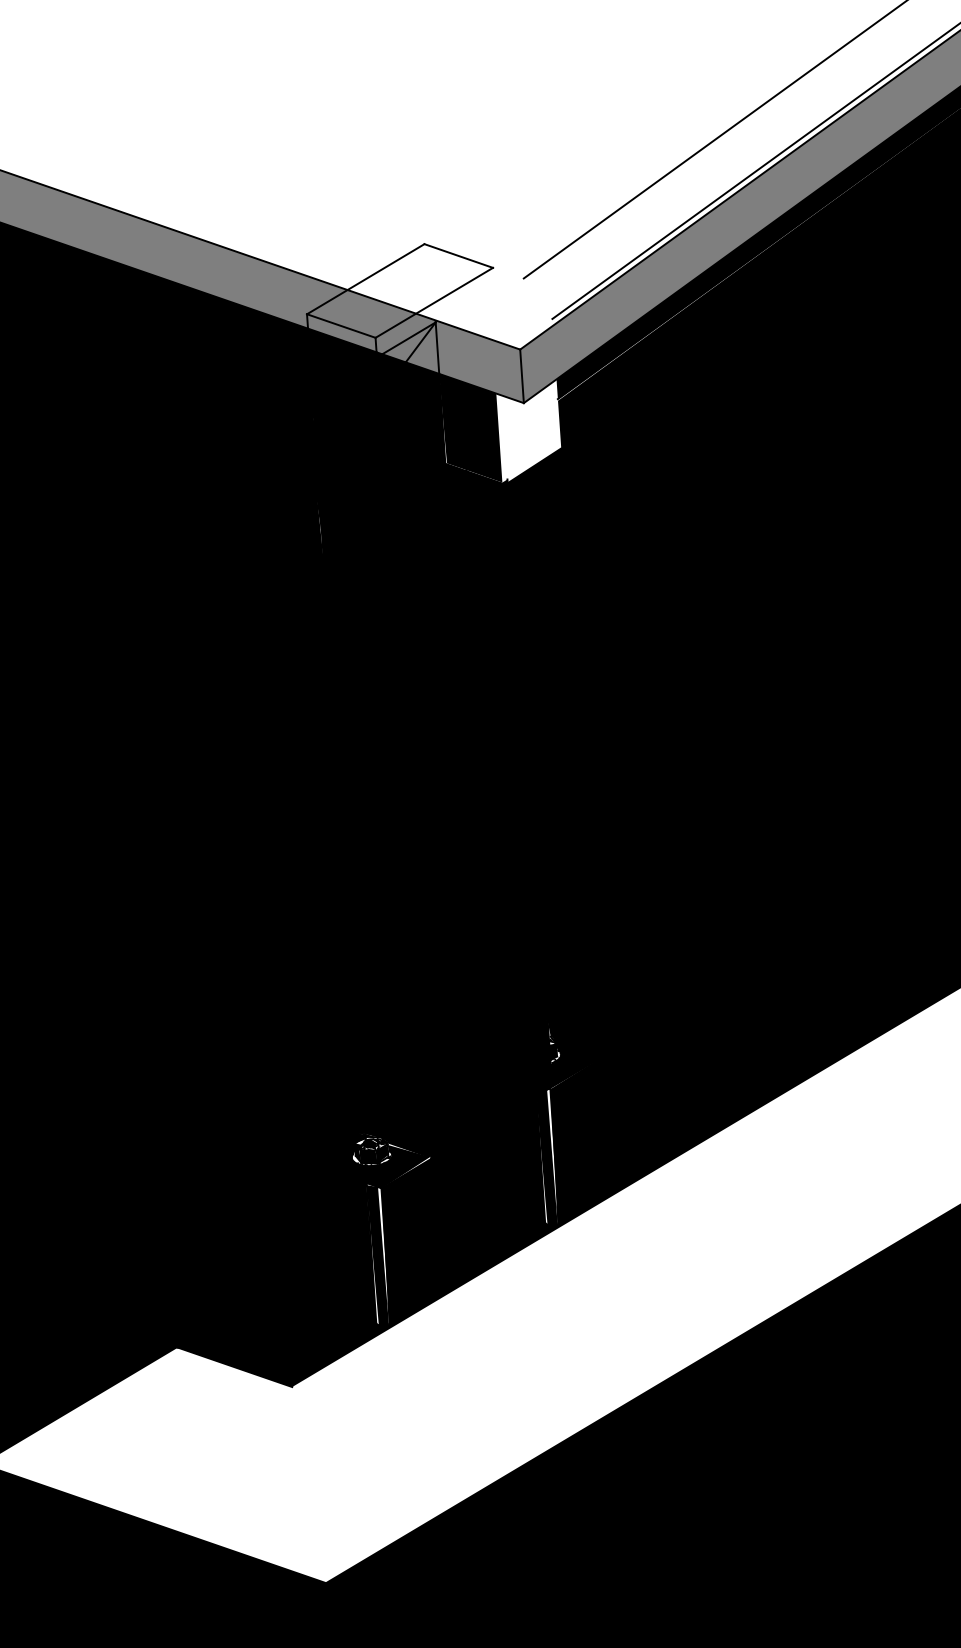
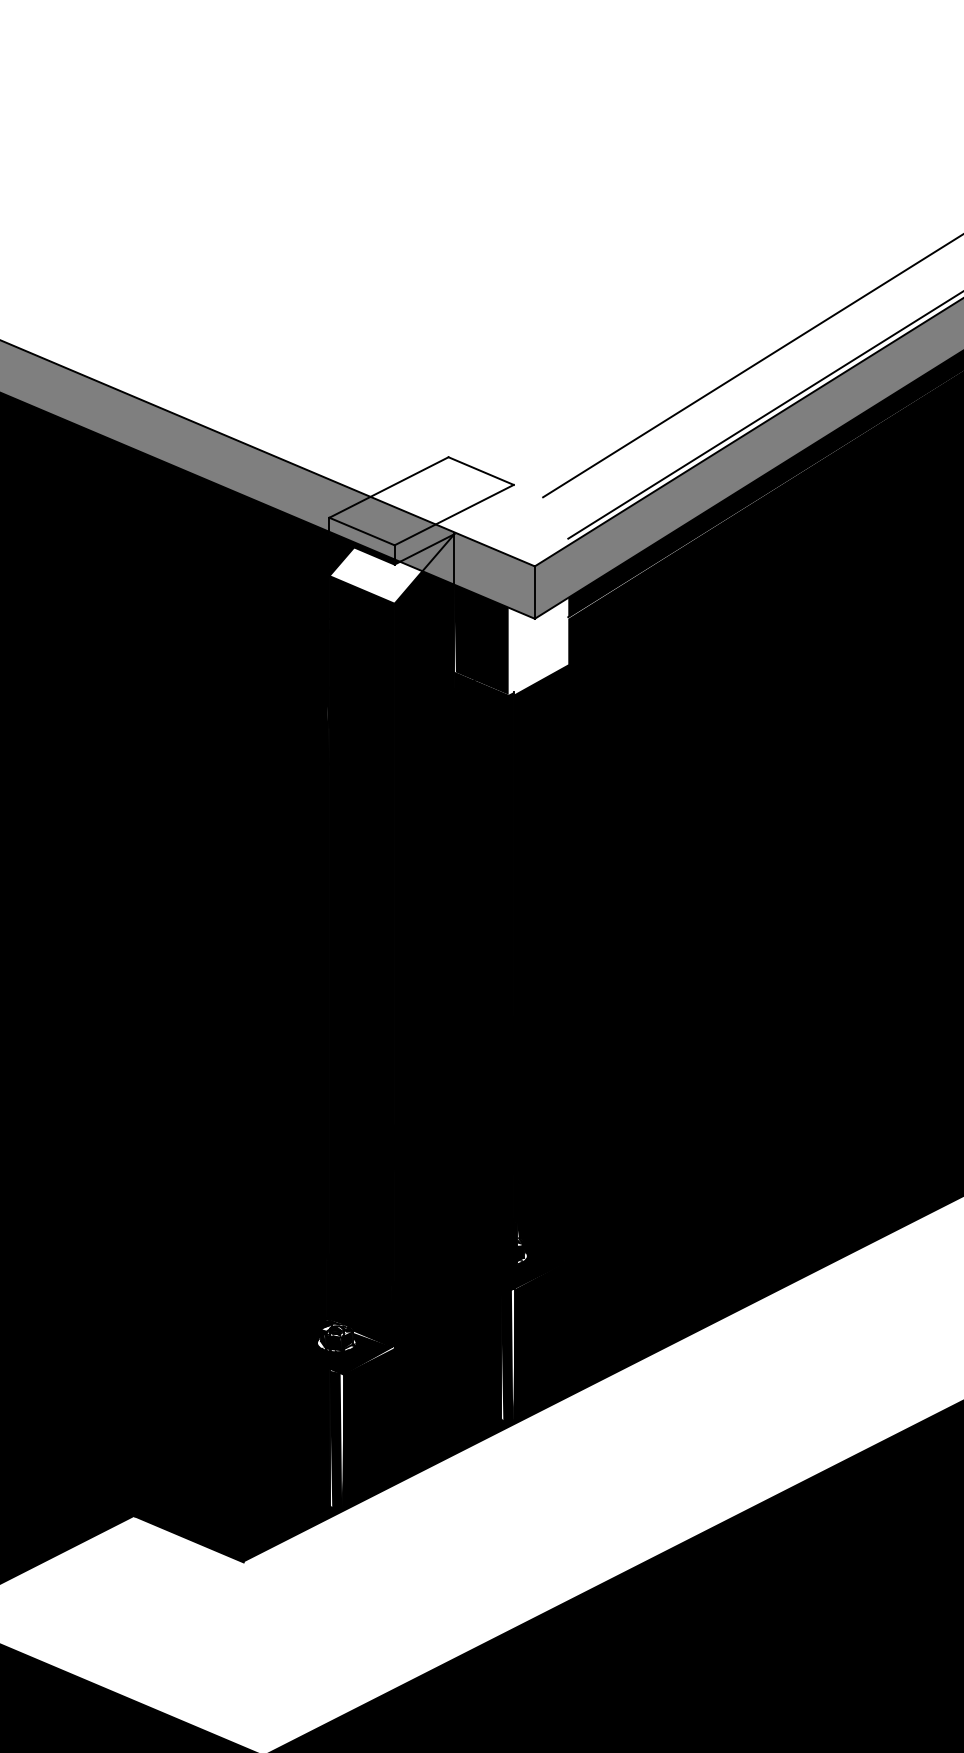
fill: (358, 369) -> (375, 575), removed

